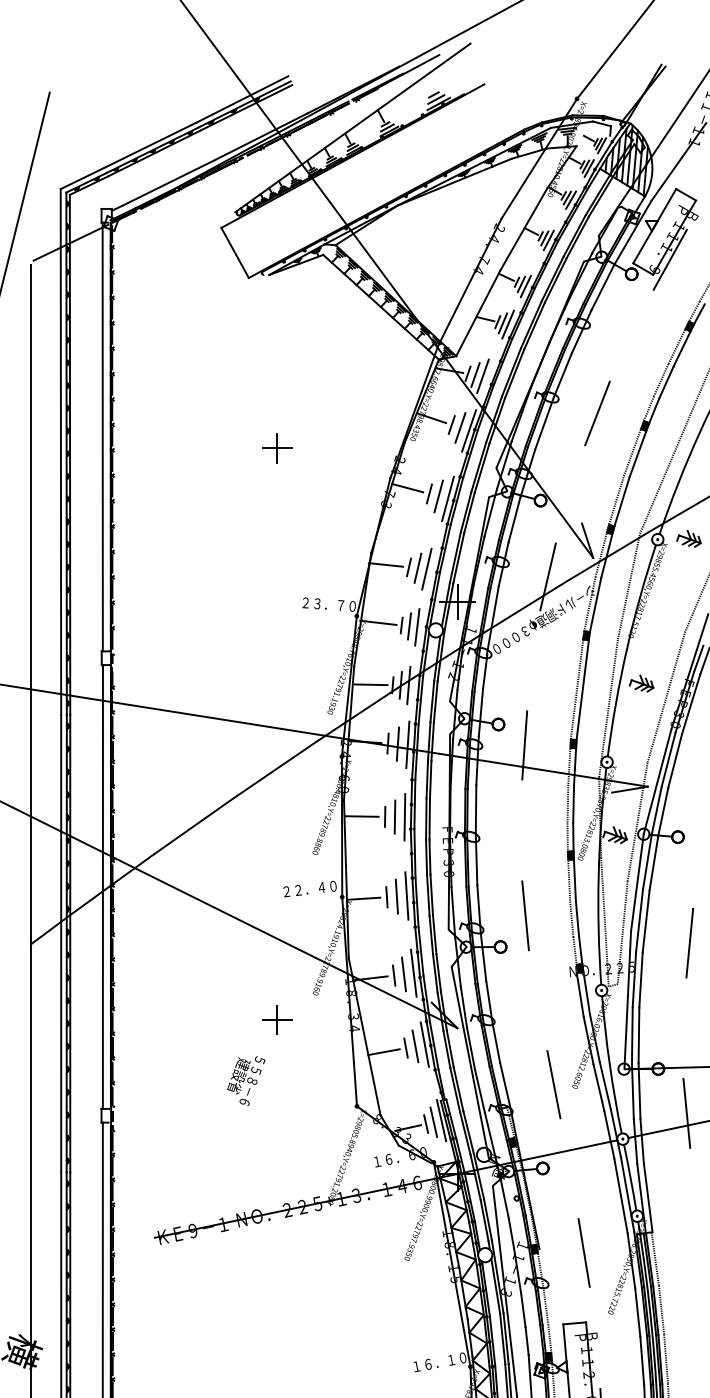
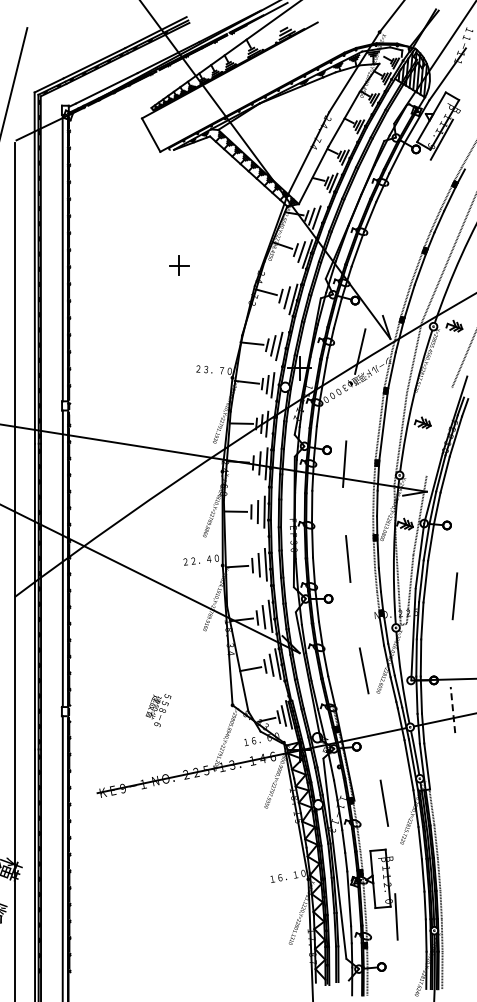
line: (597, 413) -> (393, 242), removed
line: (665, 696) -> (438, 431), removed
line: (525, 915) -> (348, 558), moved
part: (277, 1019) -> (179, 647), removed
text: (246, 1081) -> (158, 710), moved
line: (552, 1084) -> (363, 670), moved
line: (686, 1112) -> (452, 709), solid -> dashed

